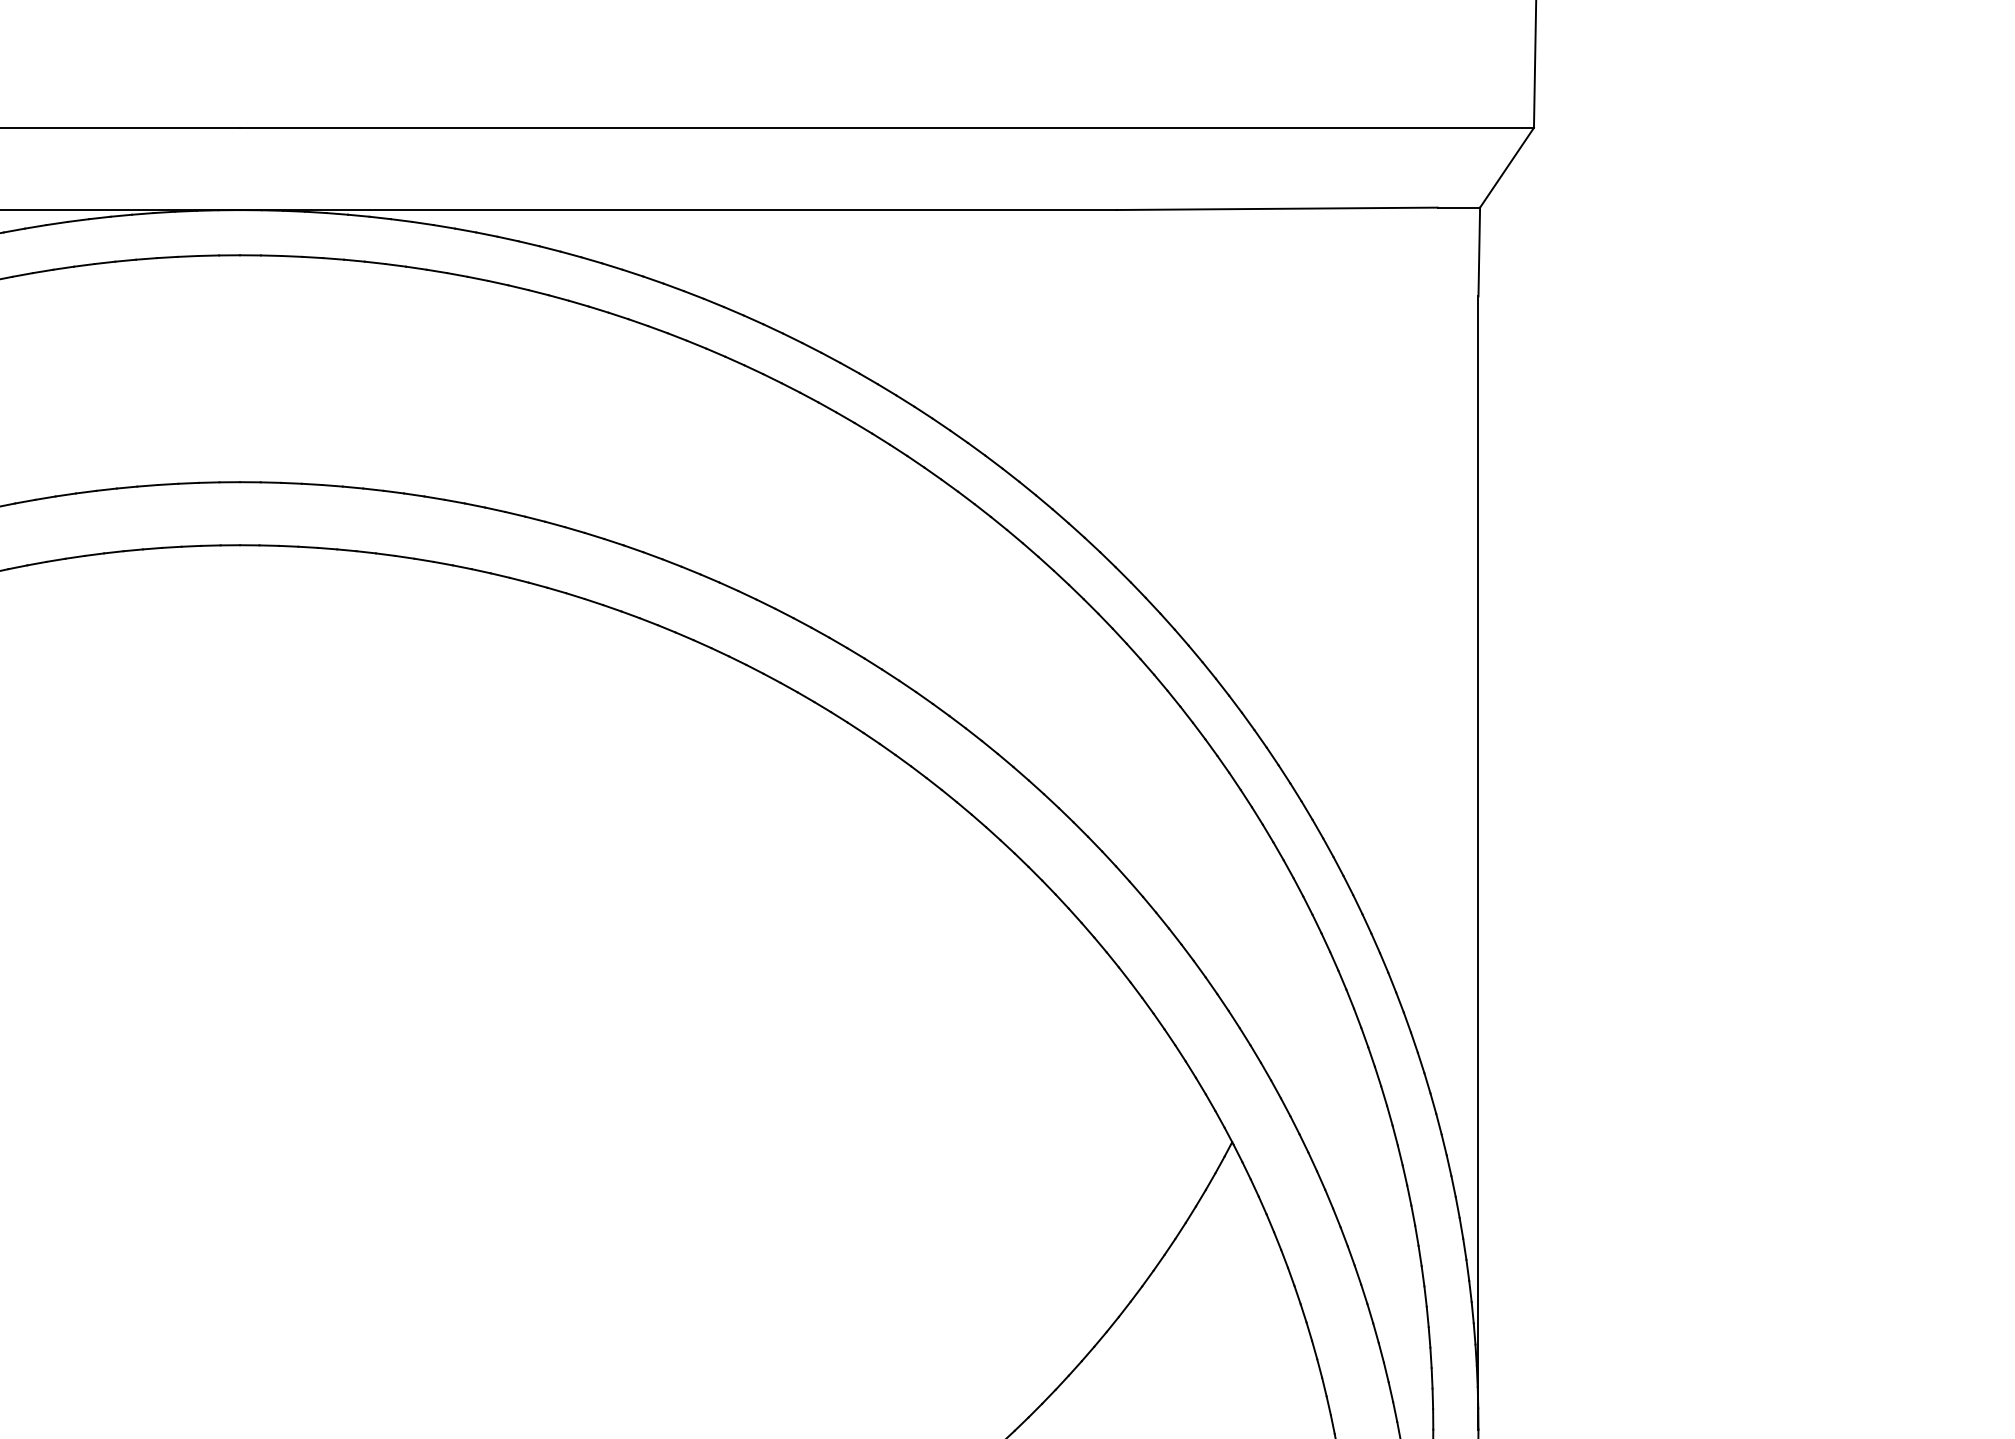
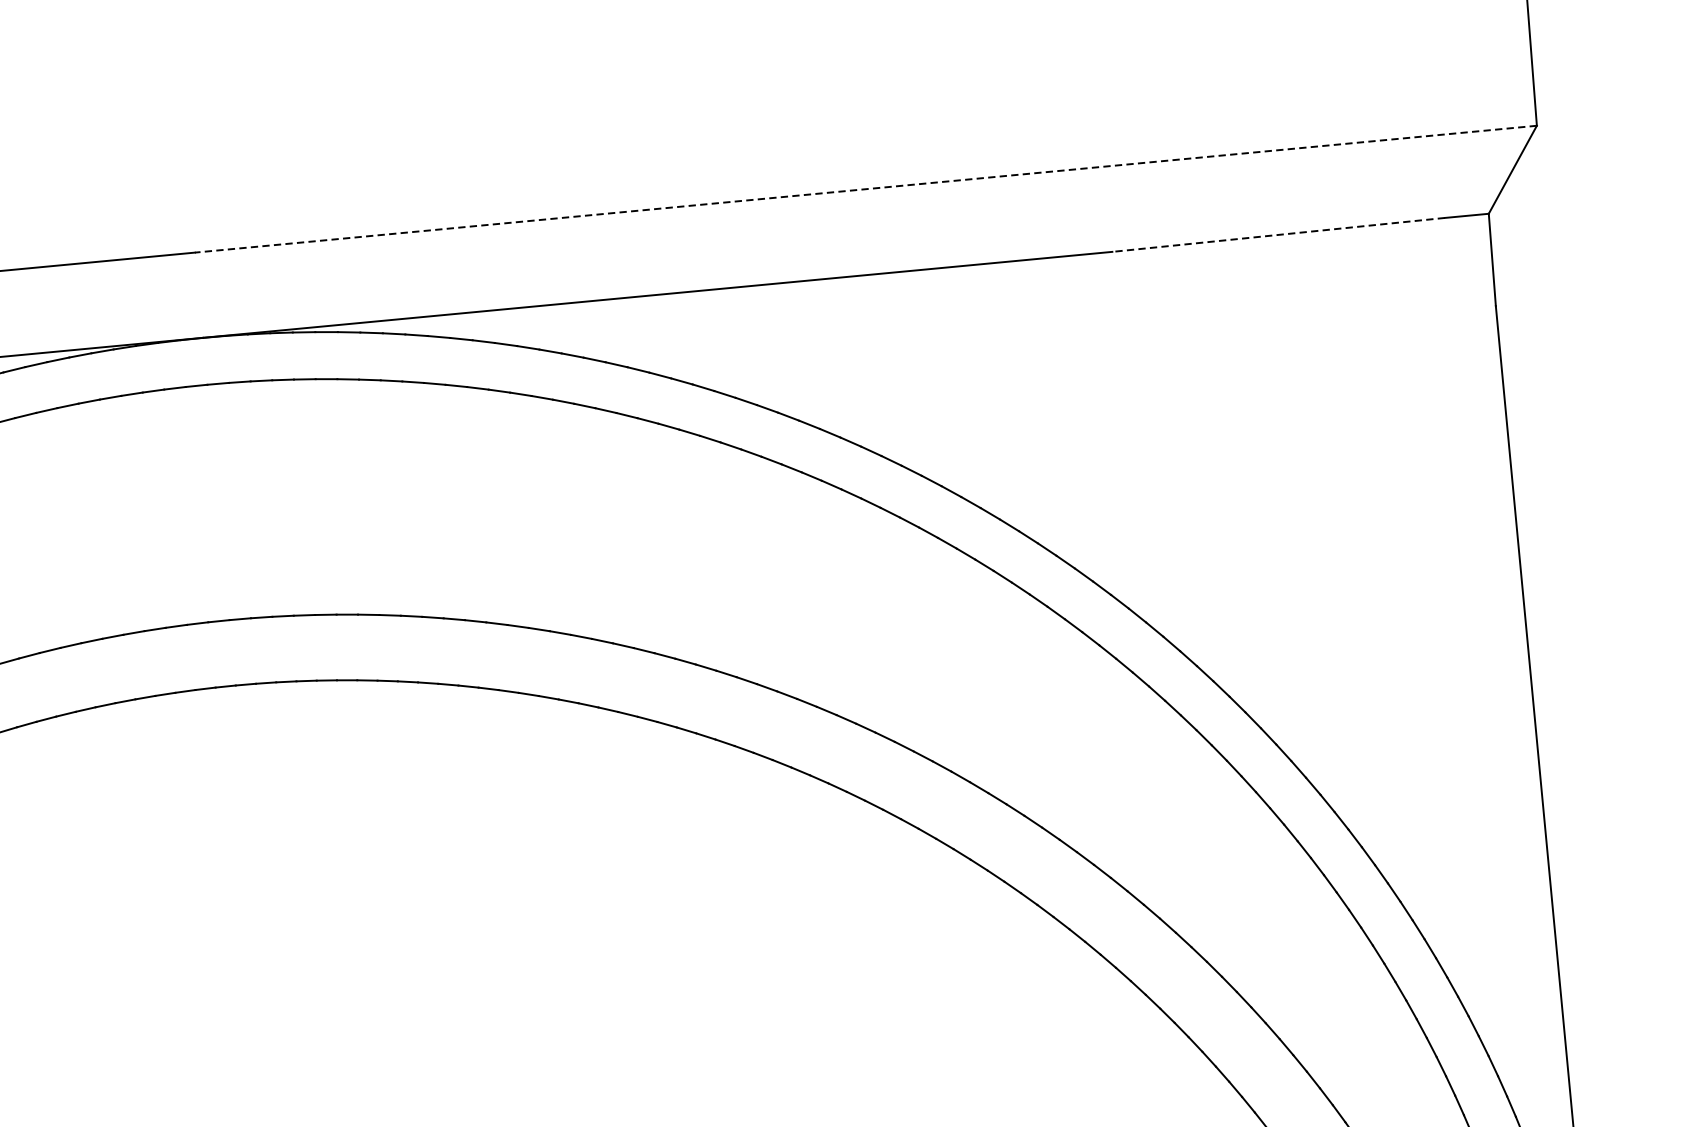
line: (887, 127) -> (866, 188), solid -> dashed
line: (1276, 208) -> (1277, 234), solid -> dashed

